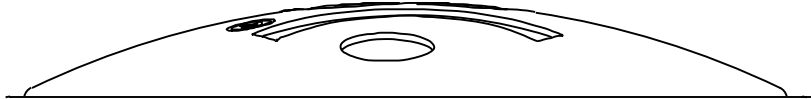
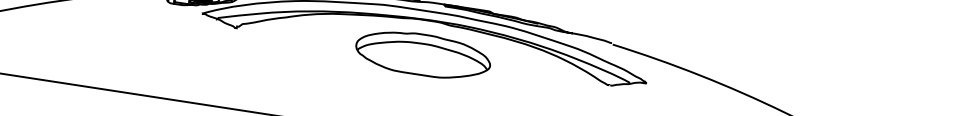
part: (387, 46) -> (423, 54), moved

